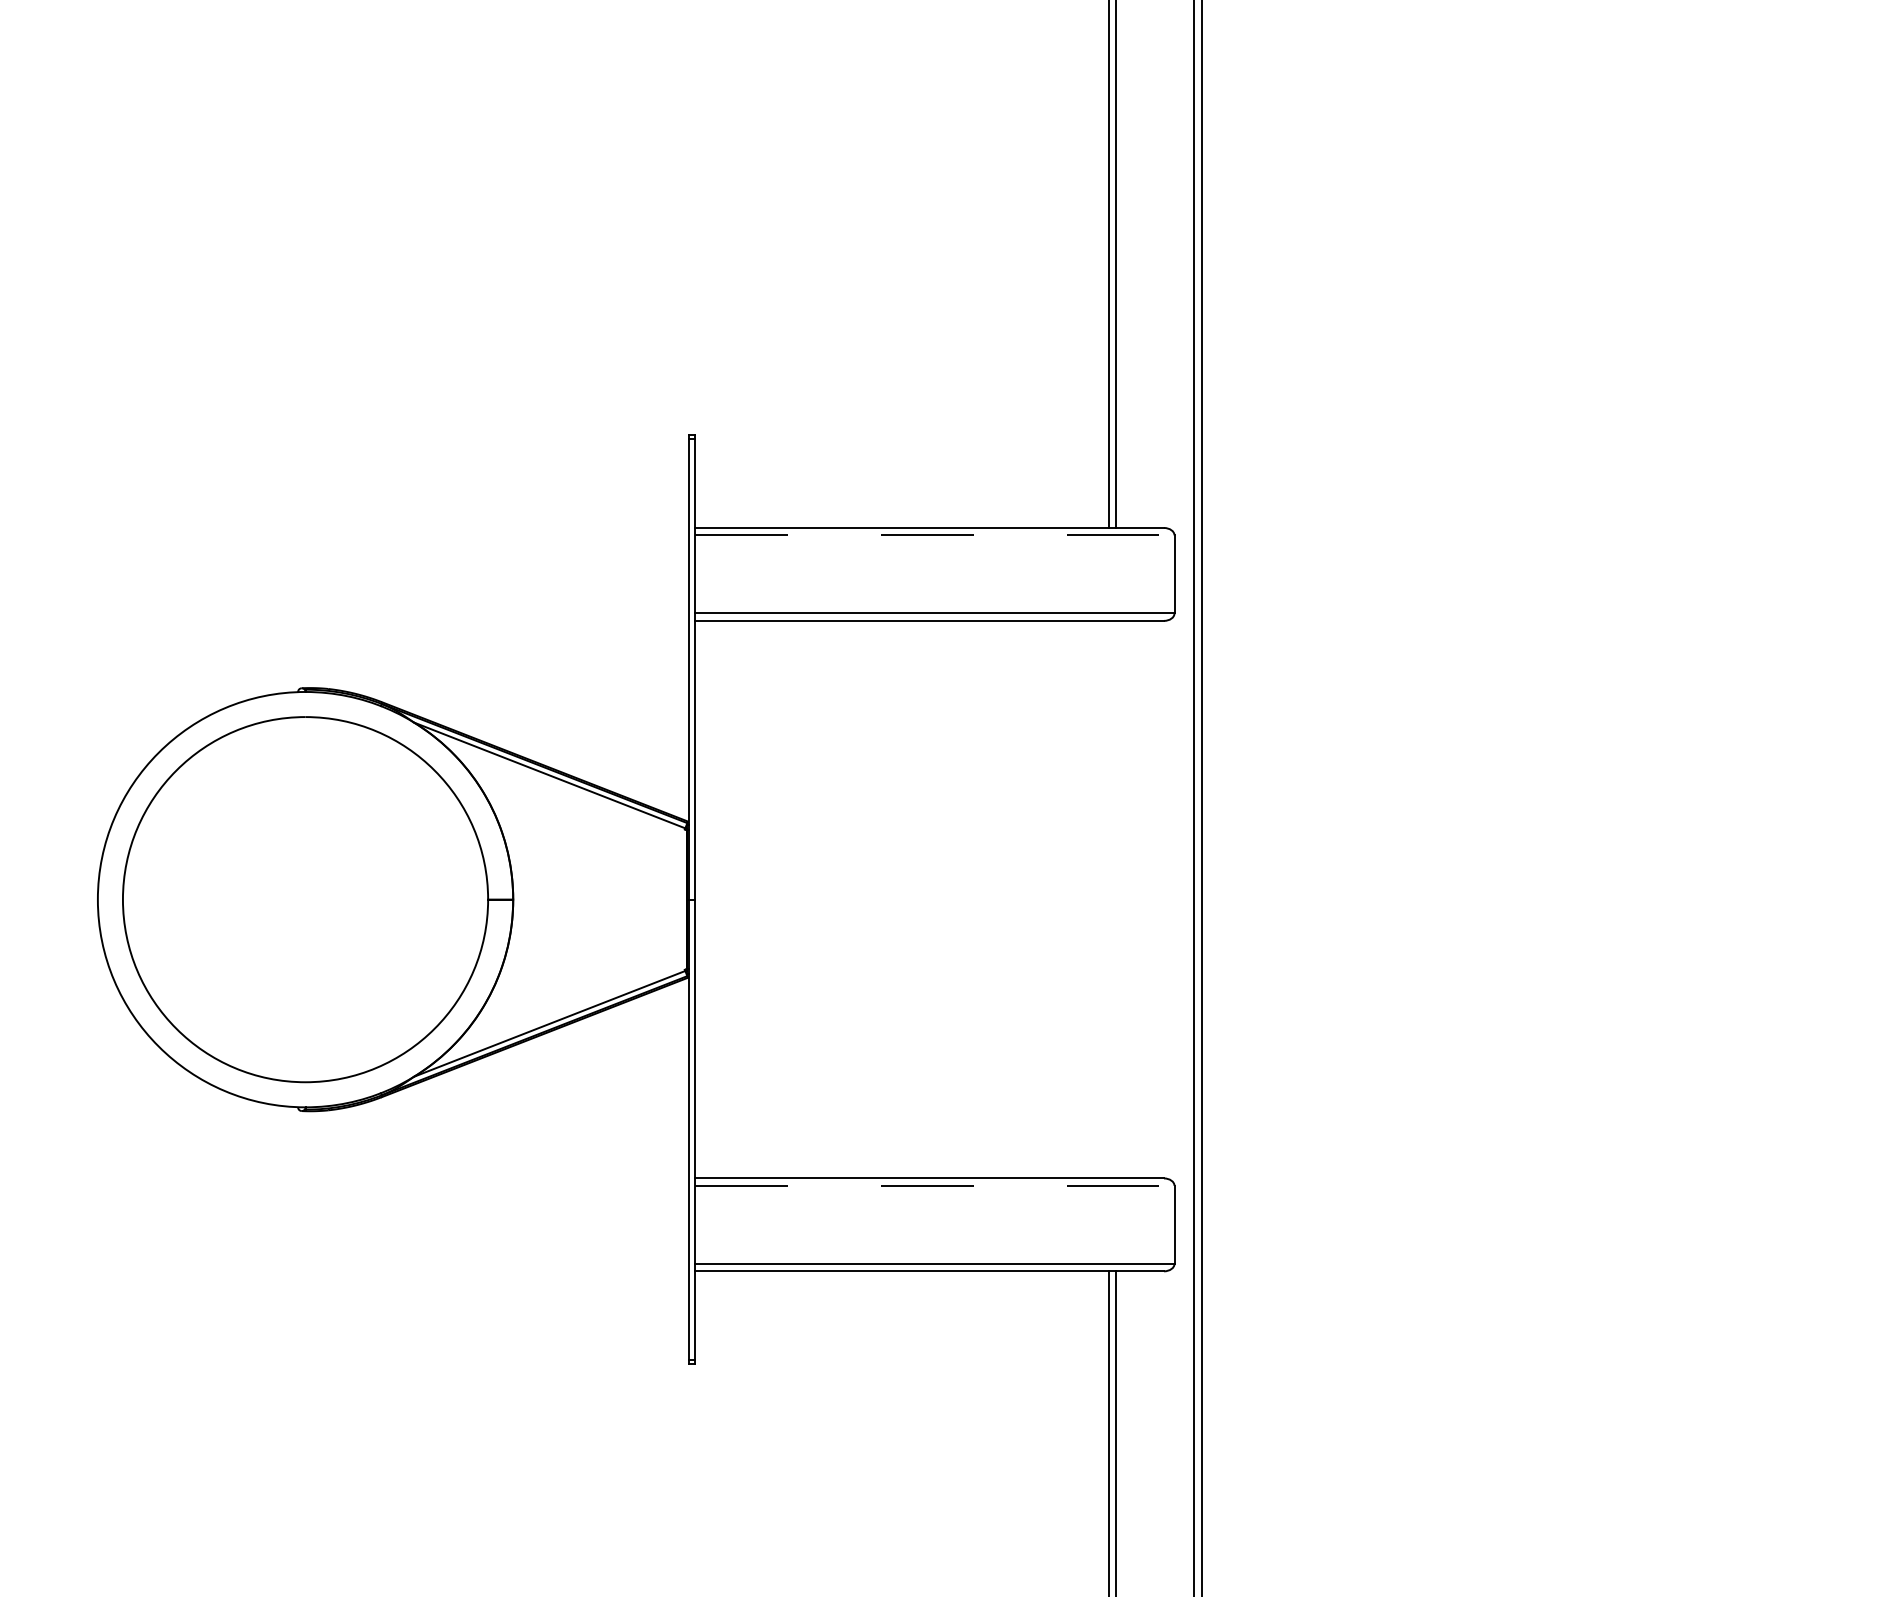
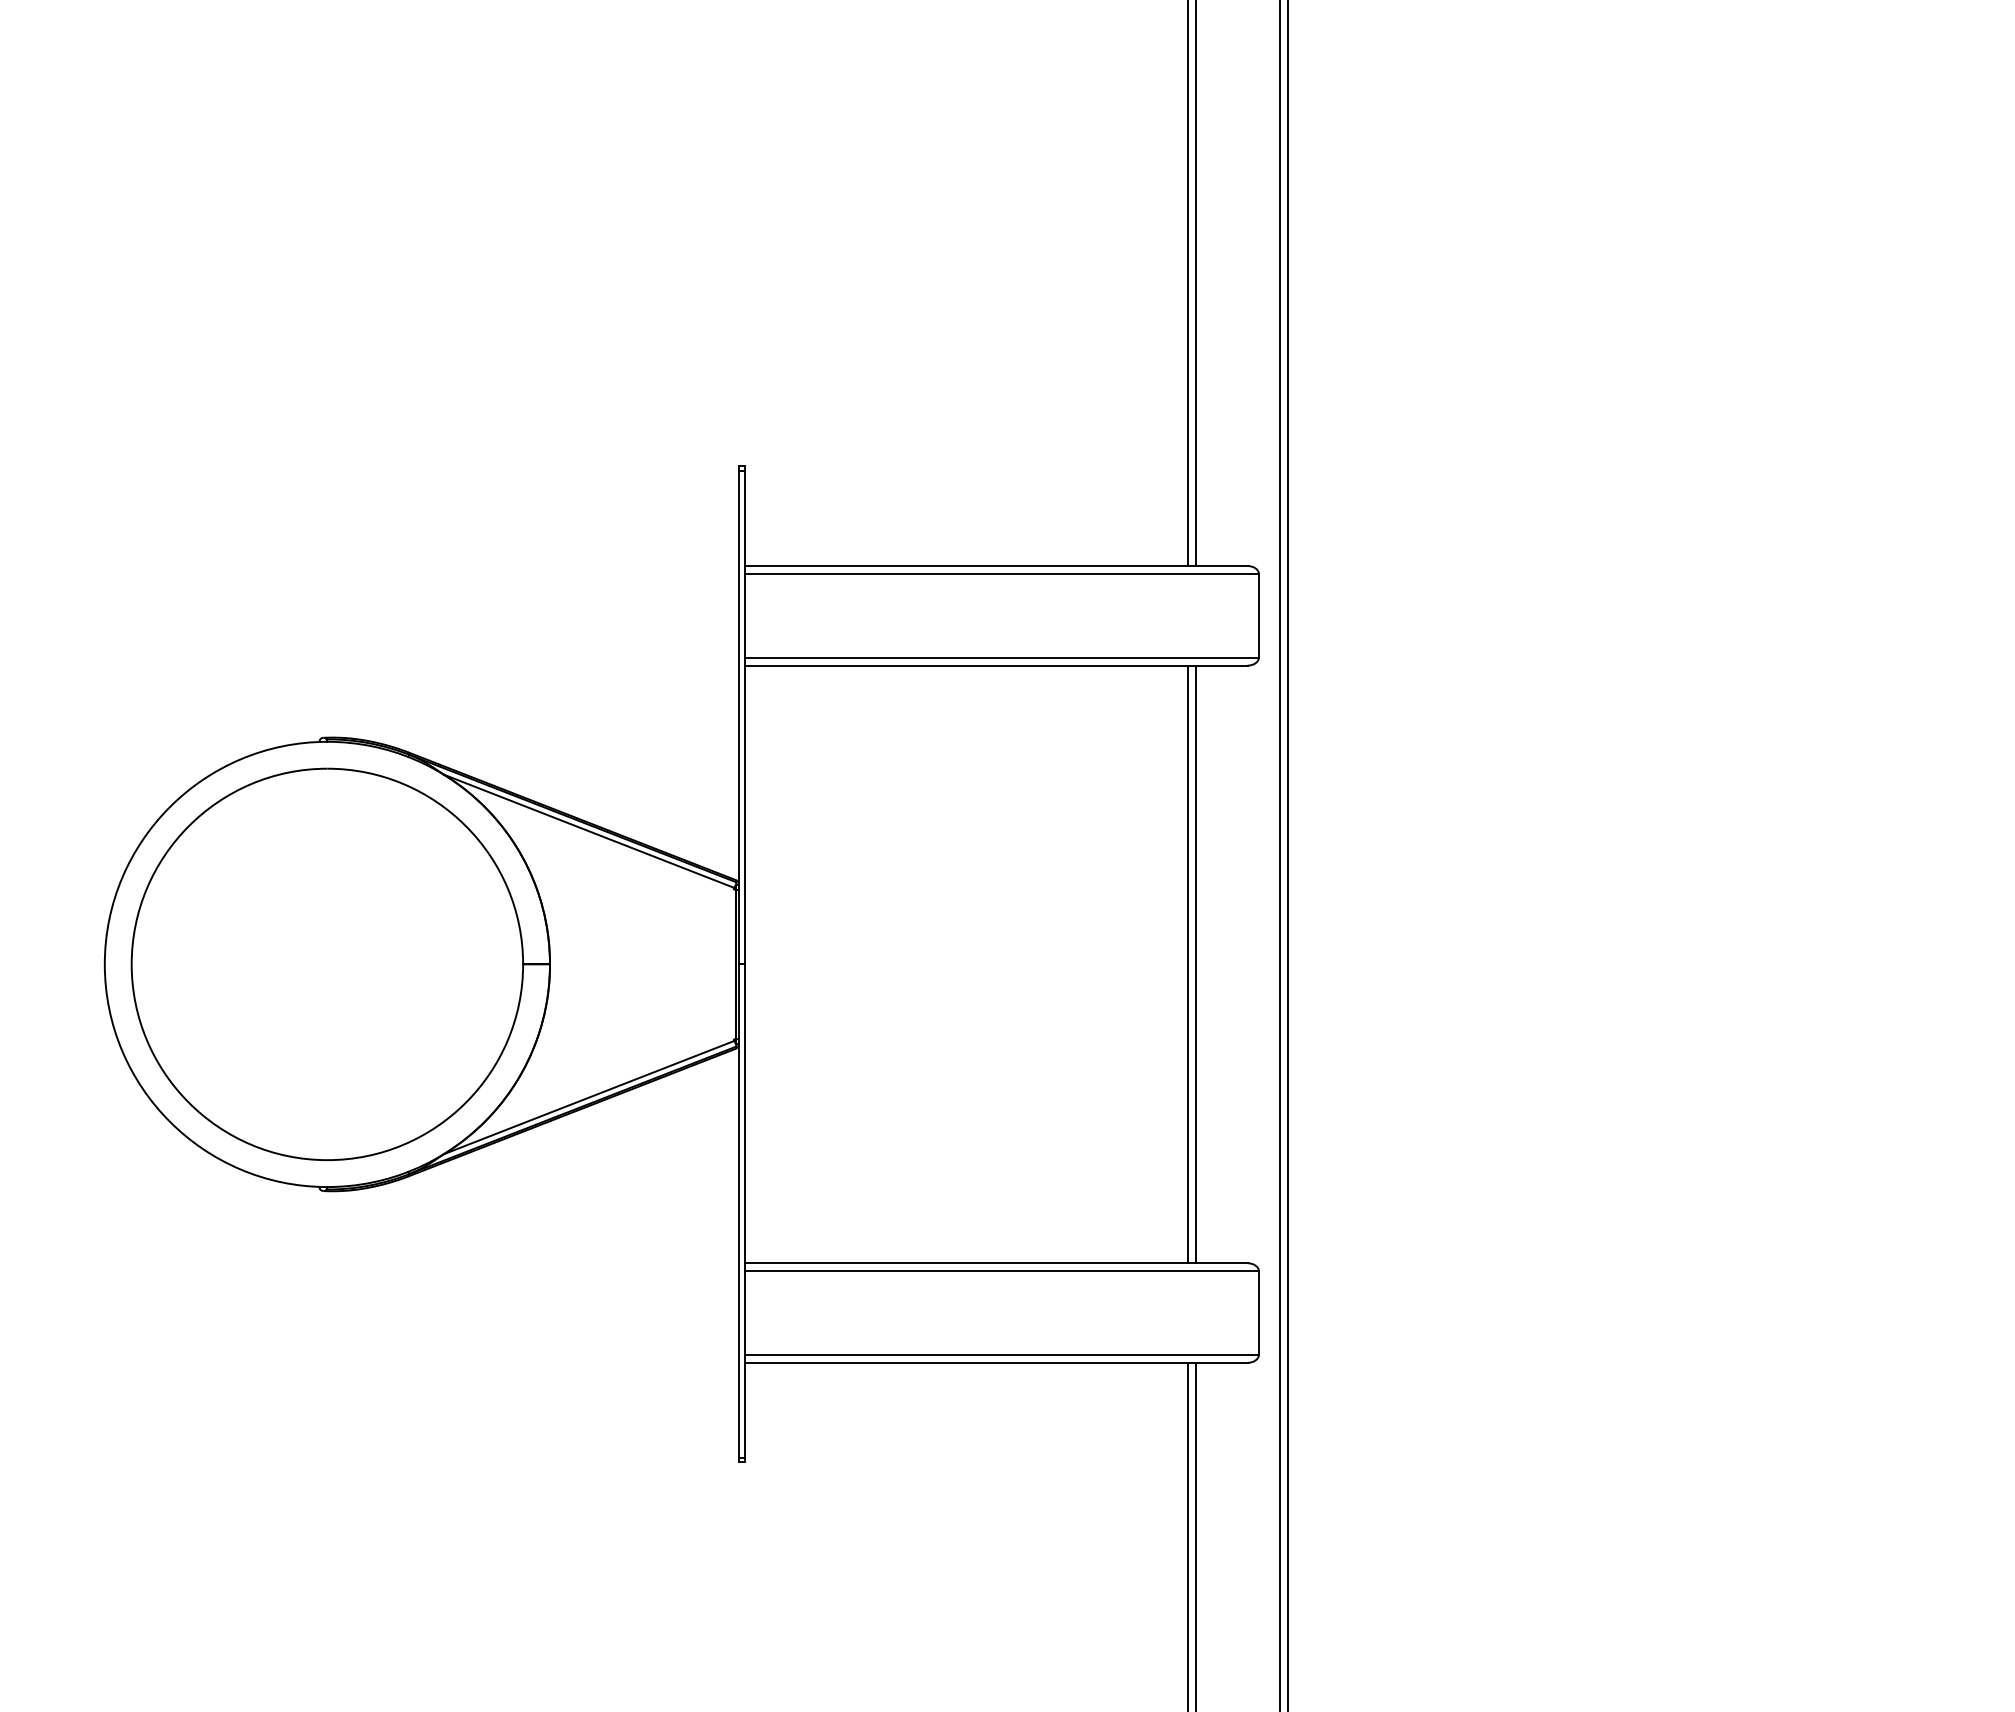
line: (935, 535) -> (1002, 574), dashed -> solid
line: (1108, 899) -> (1188, 964), added
line: (1116, 899) -> (1196, 964), added
line: (935, 1186) -> (1002, 1271), dashed -> solid

